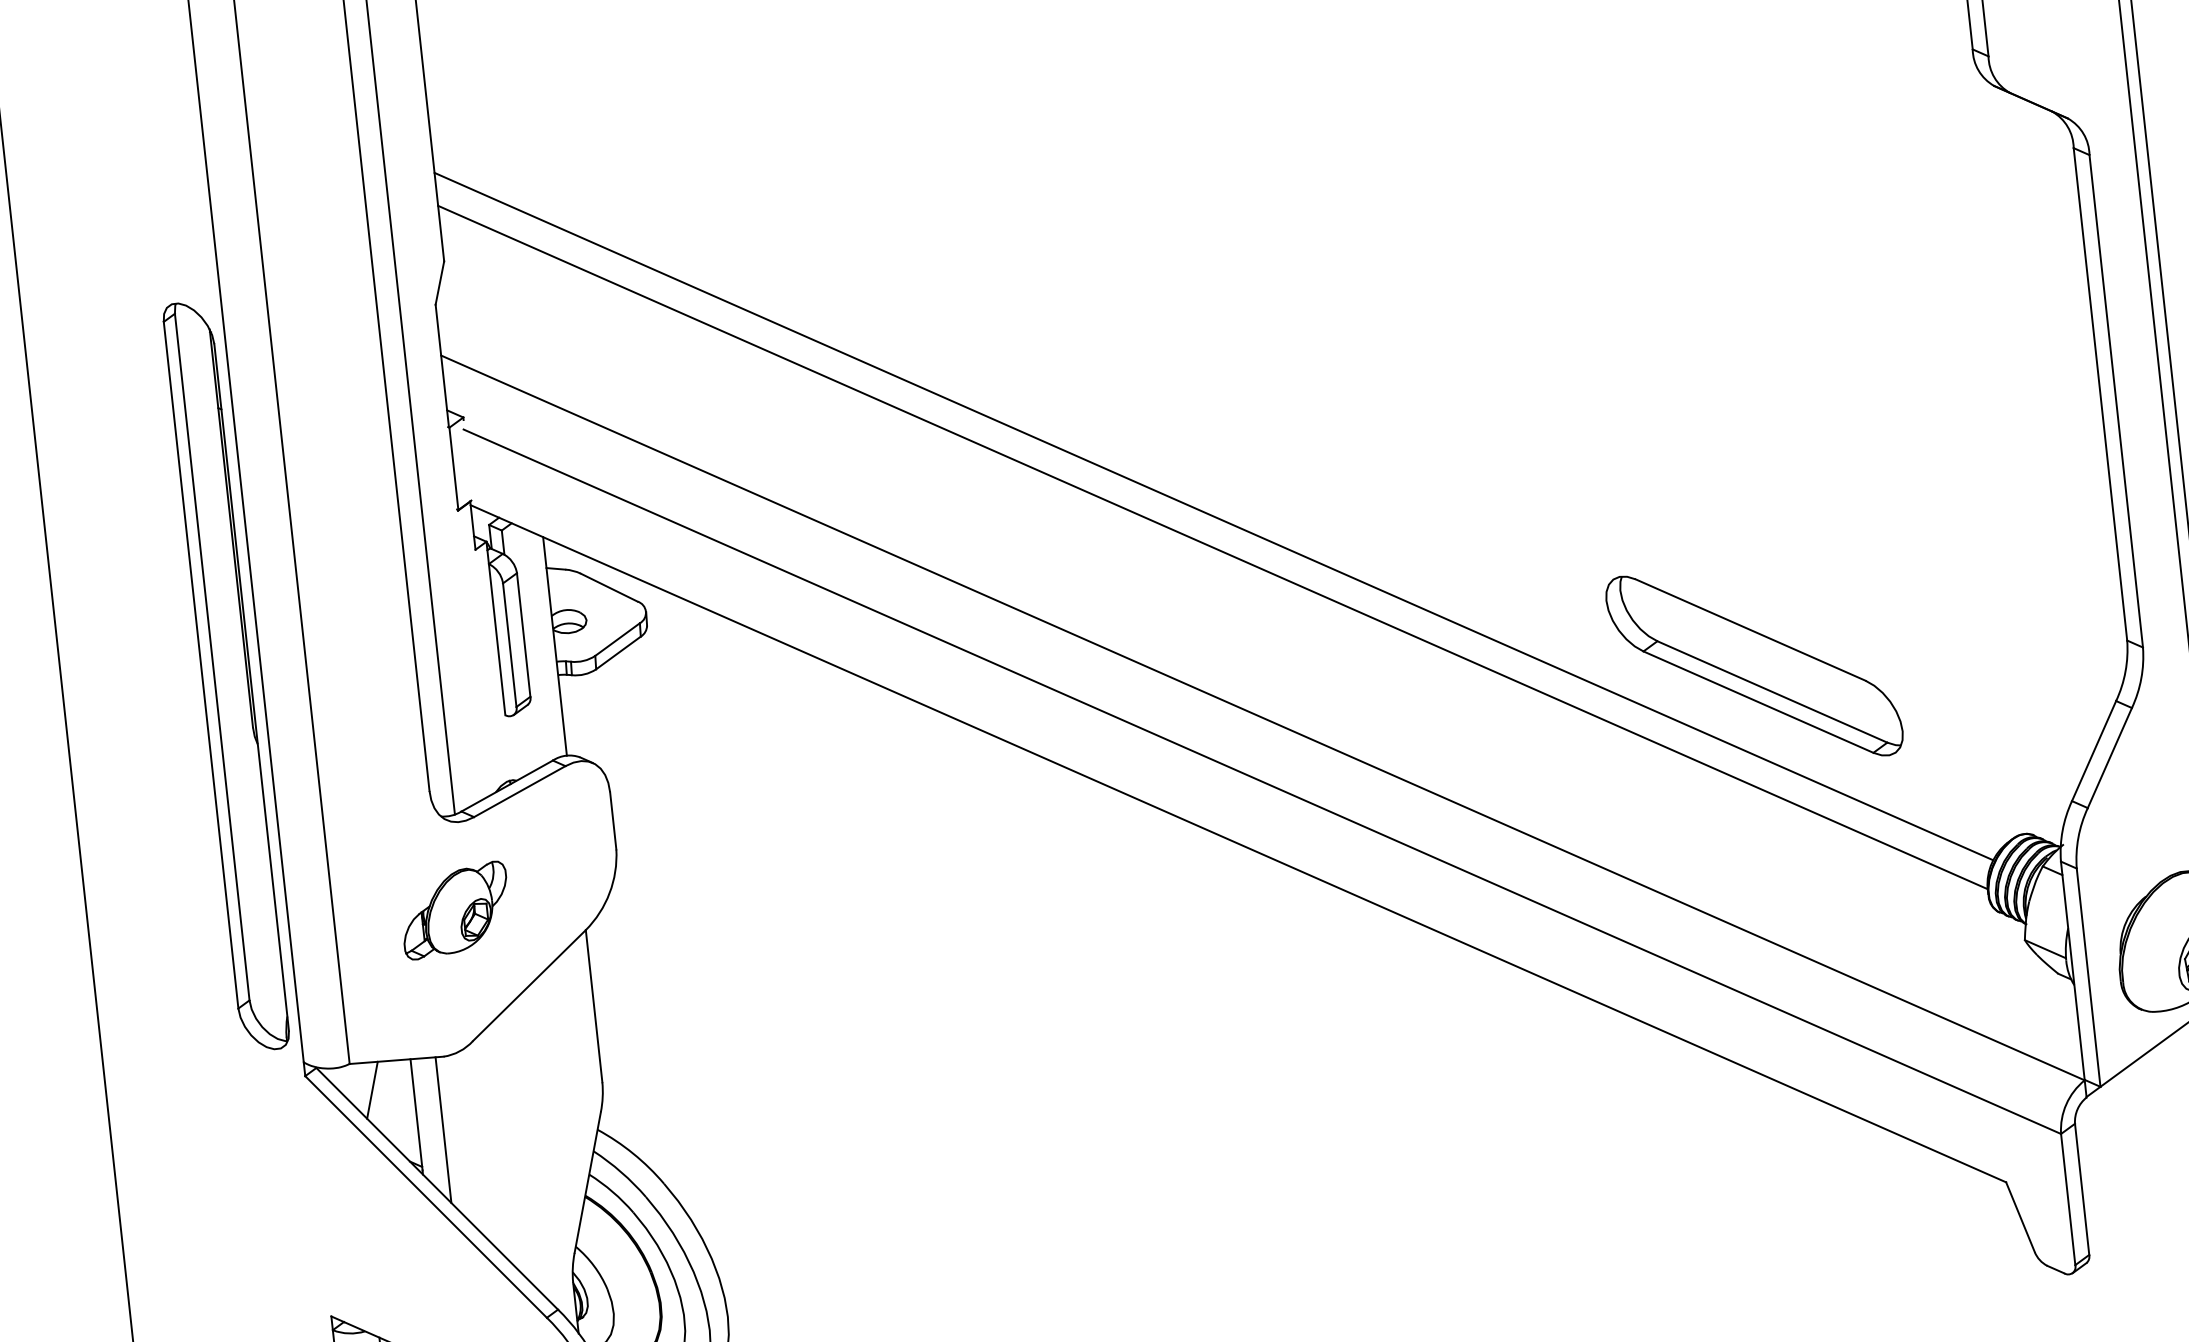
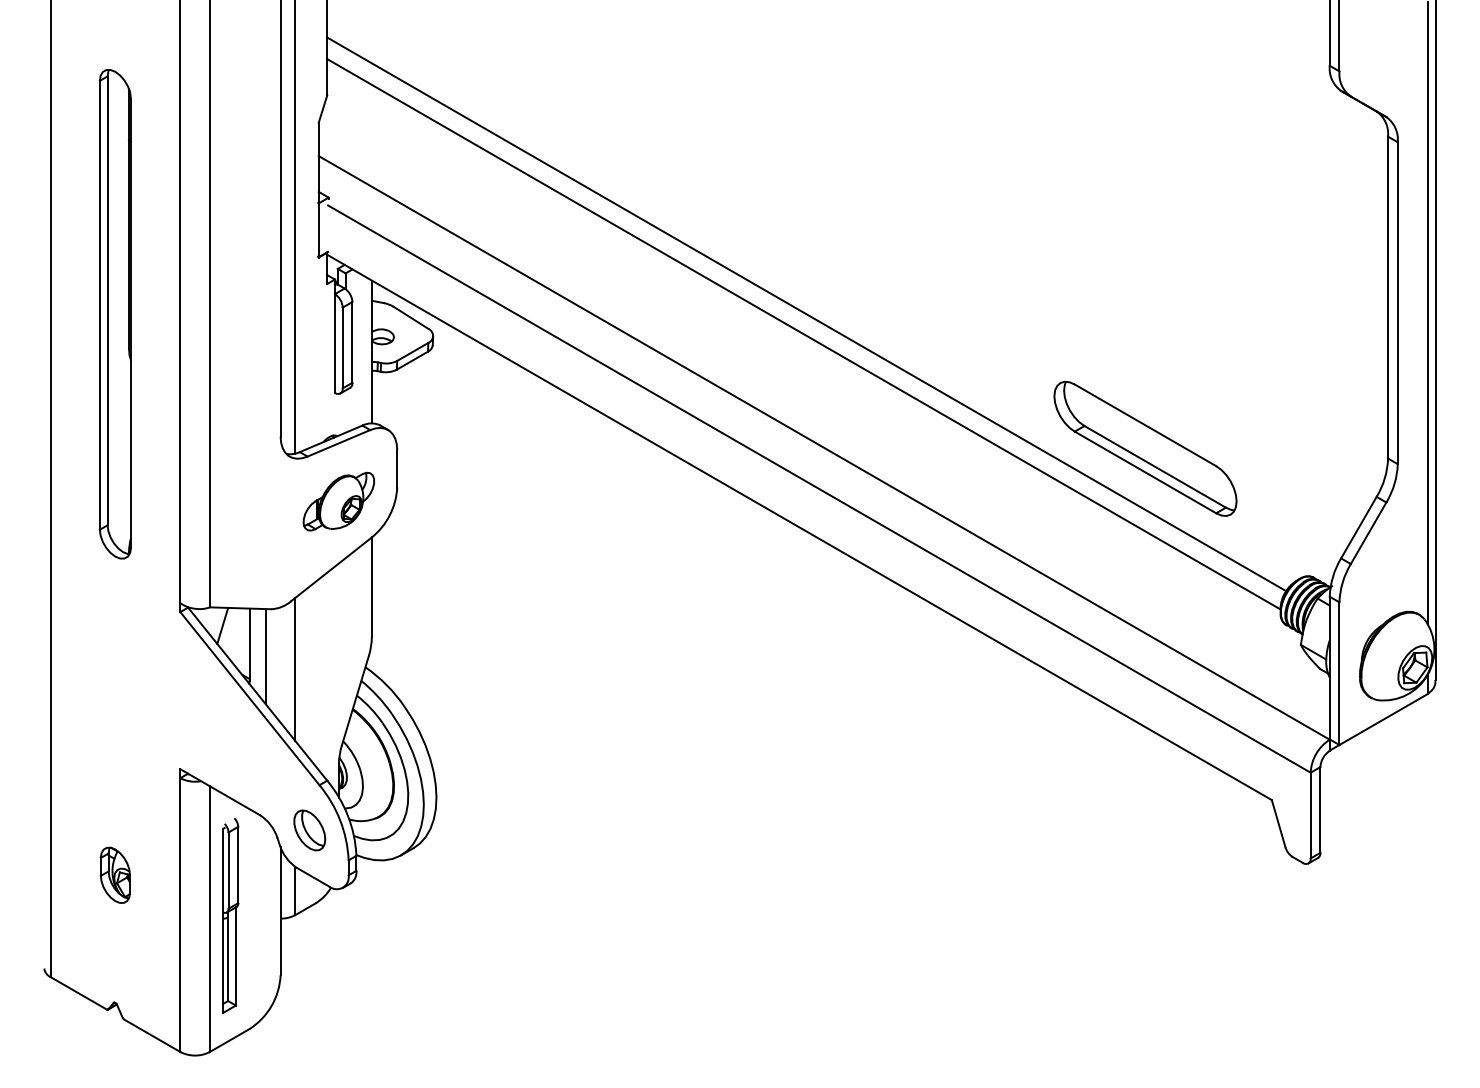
part: (224, 676) -> (114, 314), moved
part: (454, 910) -> (338, 501), moved
line: (490, 1144) -> (295, 669), added

